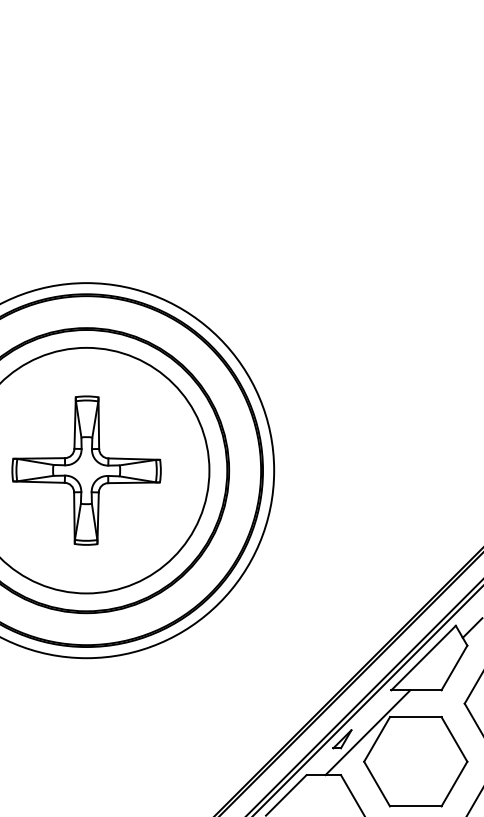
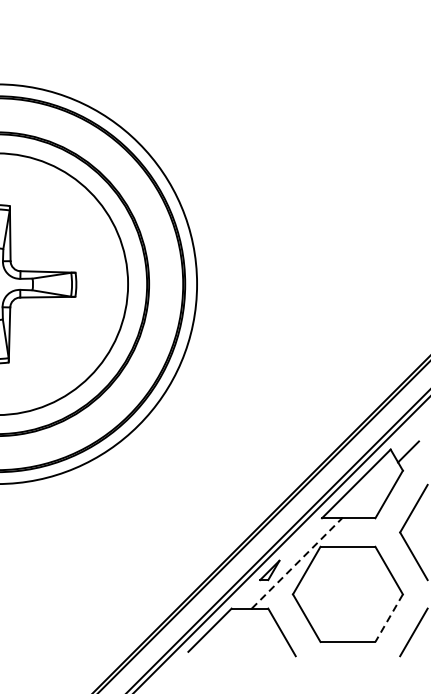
line: (367, 732) -> (296, 563), solid -> dashed
line: (454, 784) -> (389, 618), solid -> dashed

